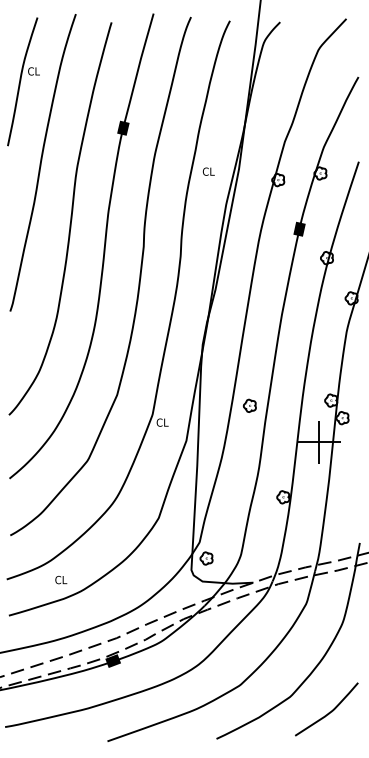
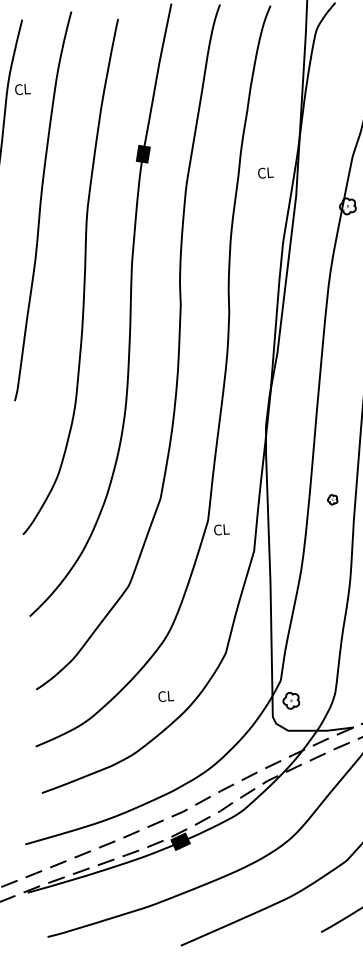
text: (208, 171) -> (265, 172), moved
part: (249, 405) -> (332, 499), size x0.6
text: (61, 580) -> (166, 696), moved

